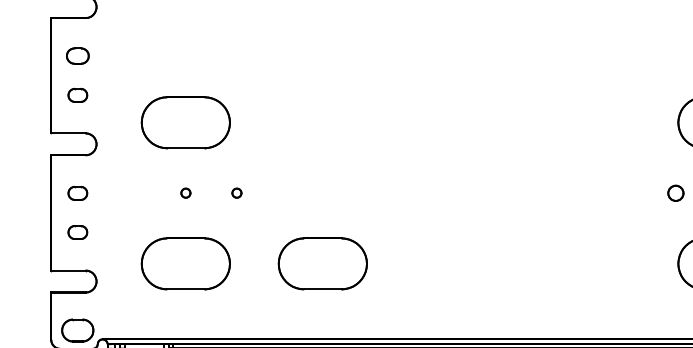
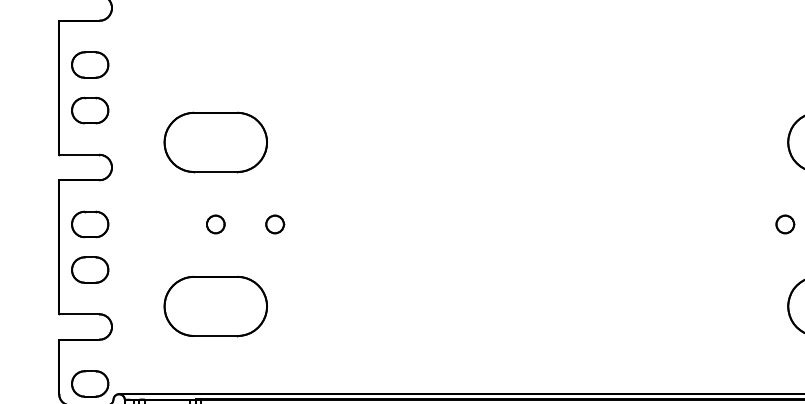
part: (77, 55) -> (89, 64), size x1.43
part: (77, 95) -> (89, 110), size x1.67
circle: (185, 192) -> (215, 223), size x1.67
circle: (236, 192) -> (274, 223), size x1.67
part: (77, 193) -> (89, 224), size x1.67
part: (77, 232) -> (89, 269), size x1.67
part: (322, 263) -> (374, 306), removed

